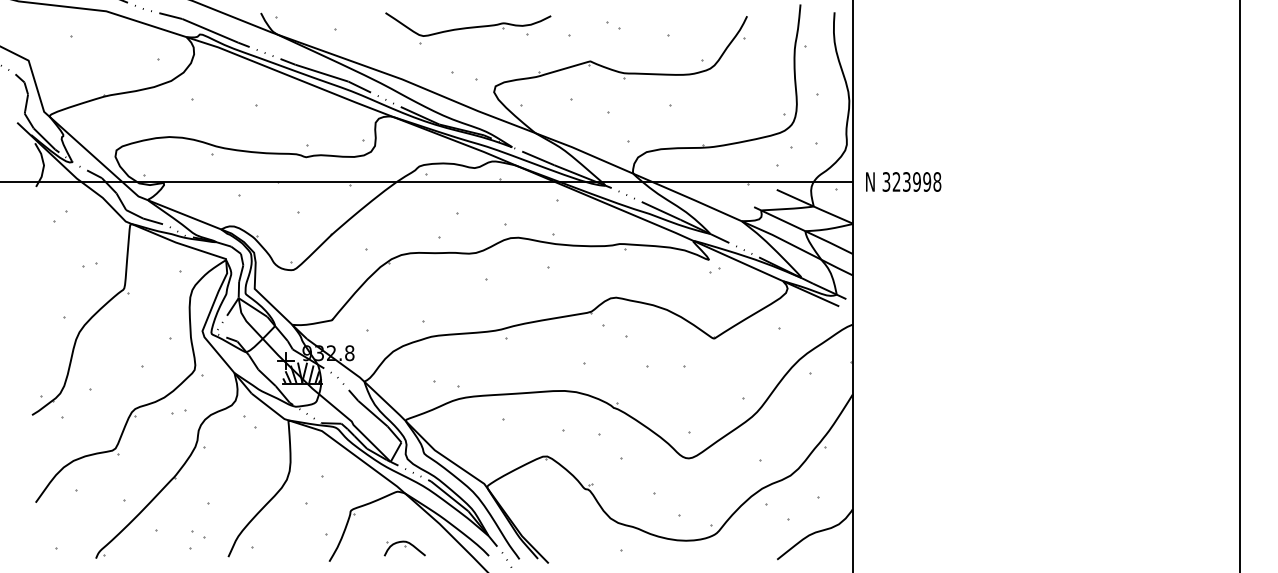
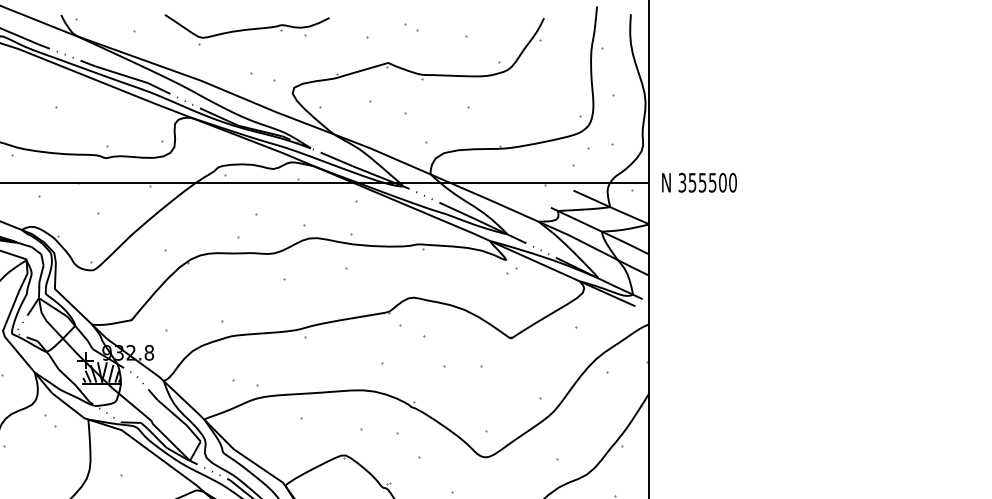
part: (468, 28) -> (247, 30), moved
text: (916, 181) -> (712, 182), 323998 -> 355500

